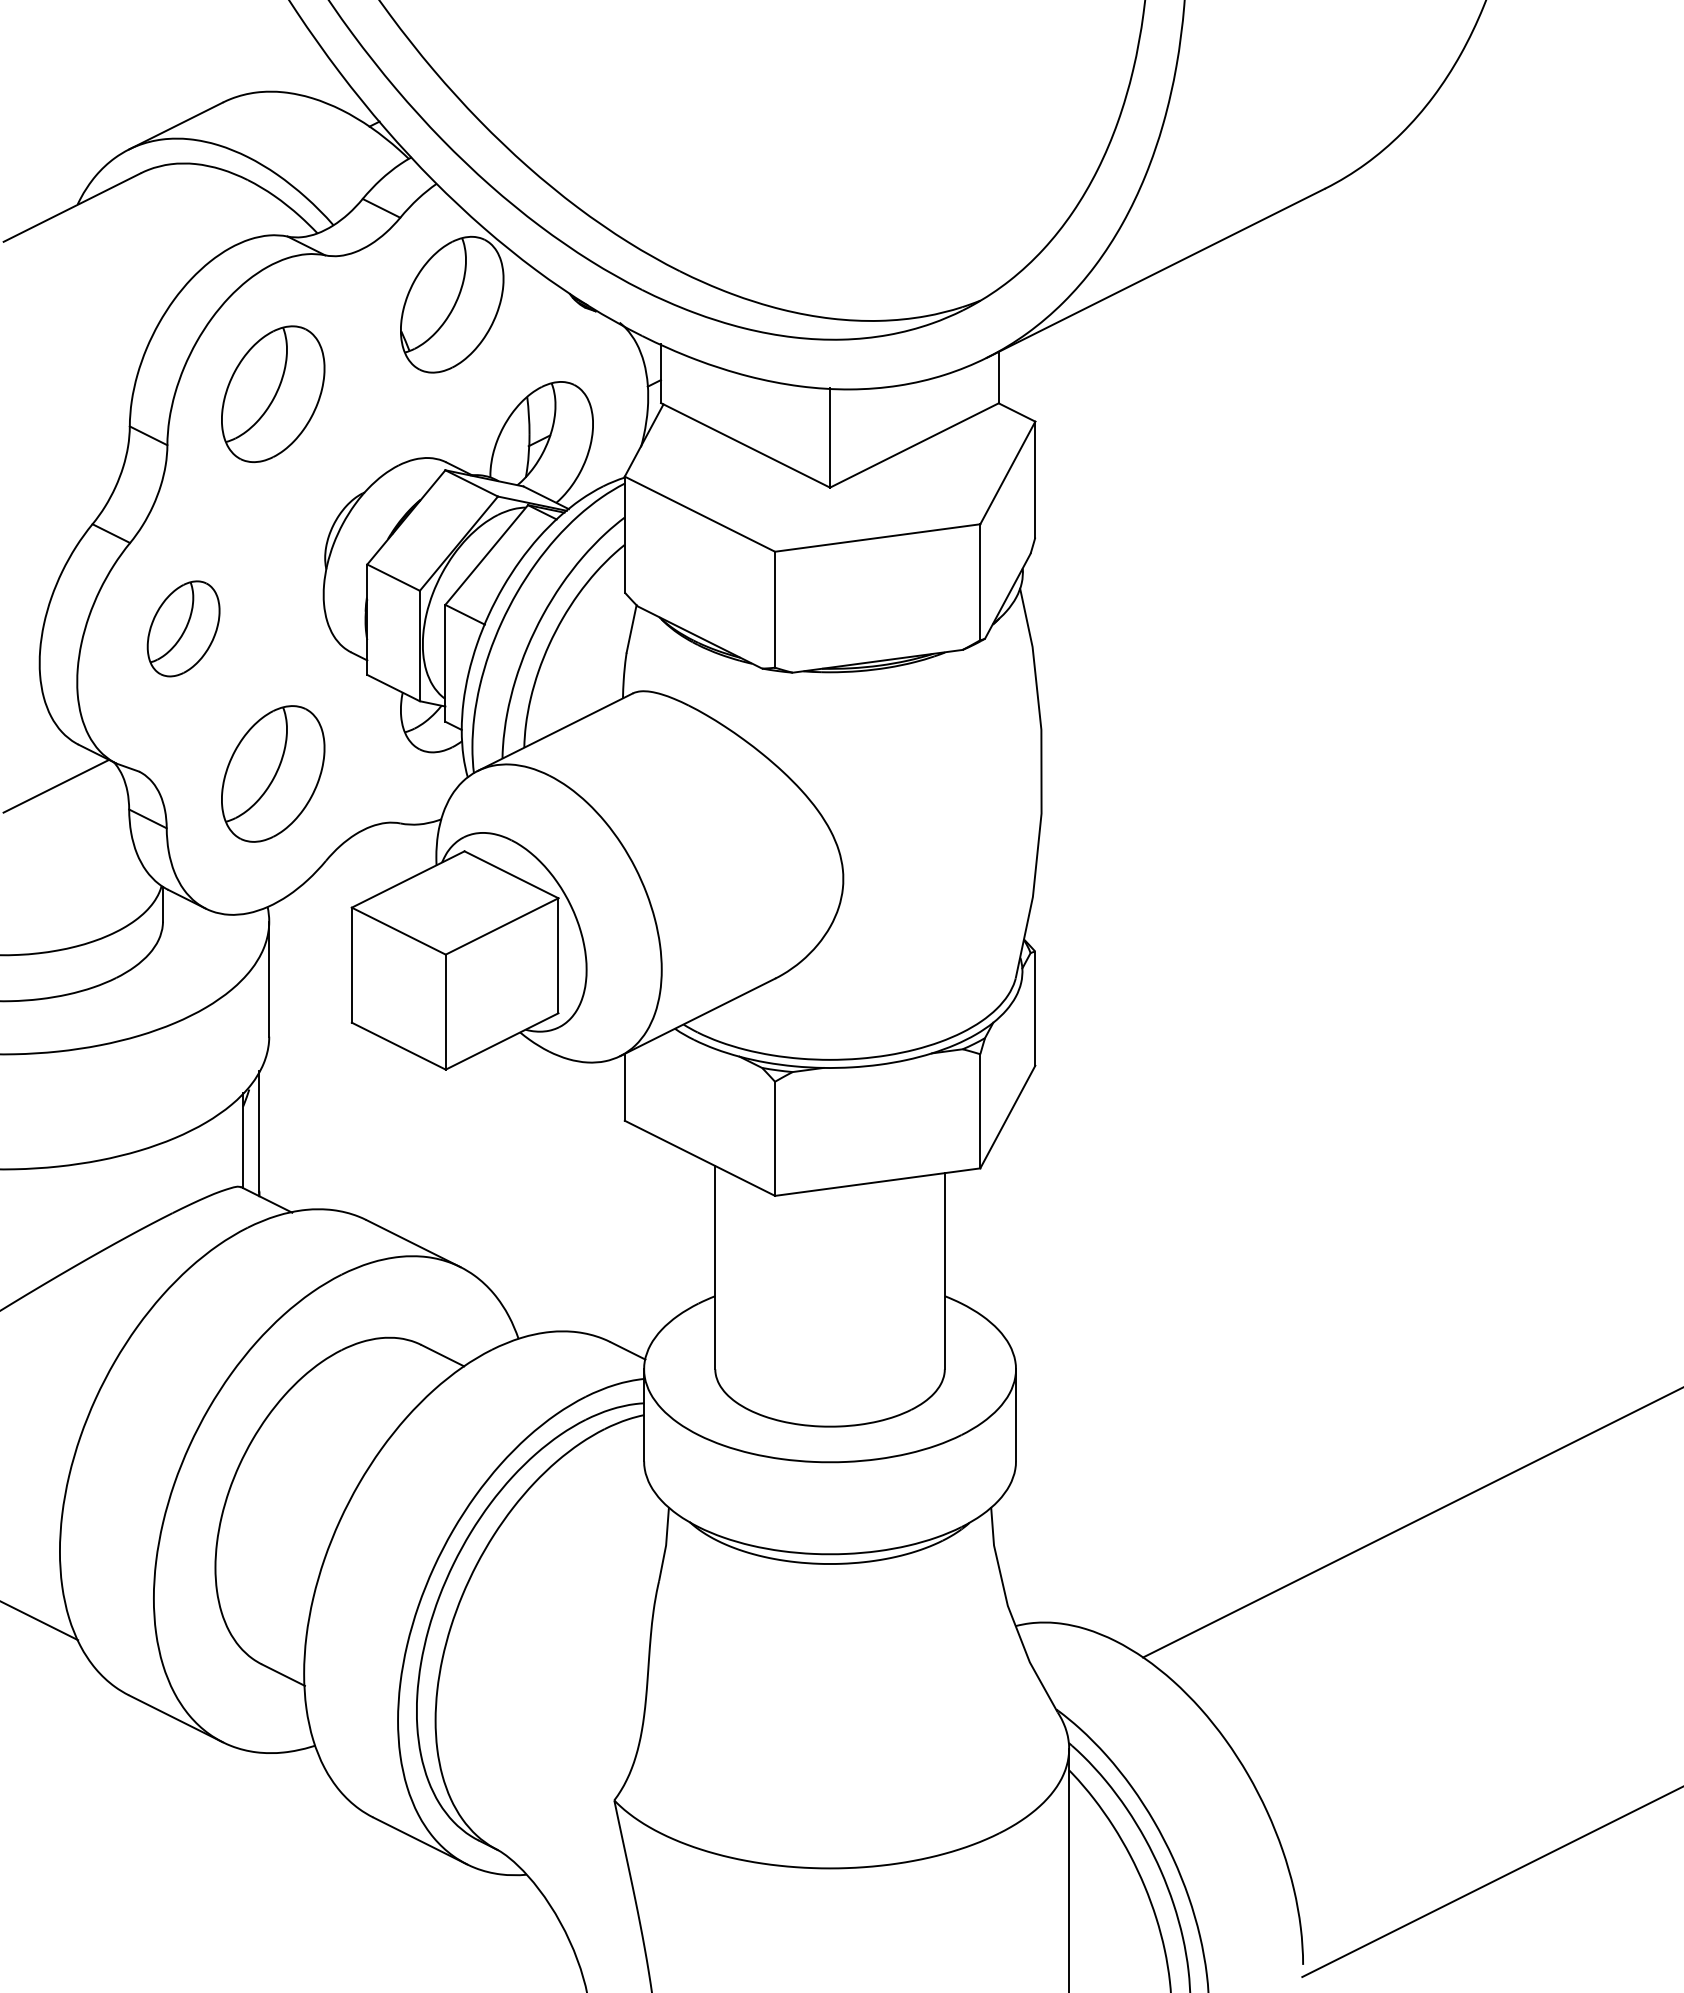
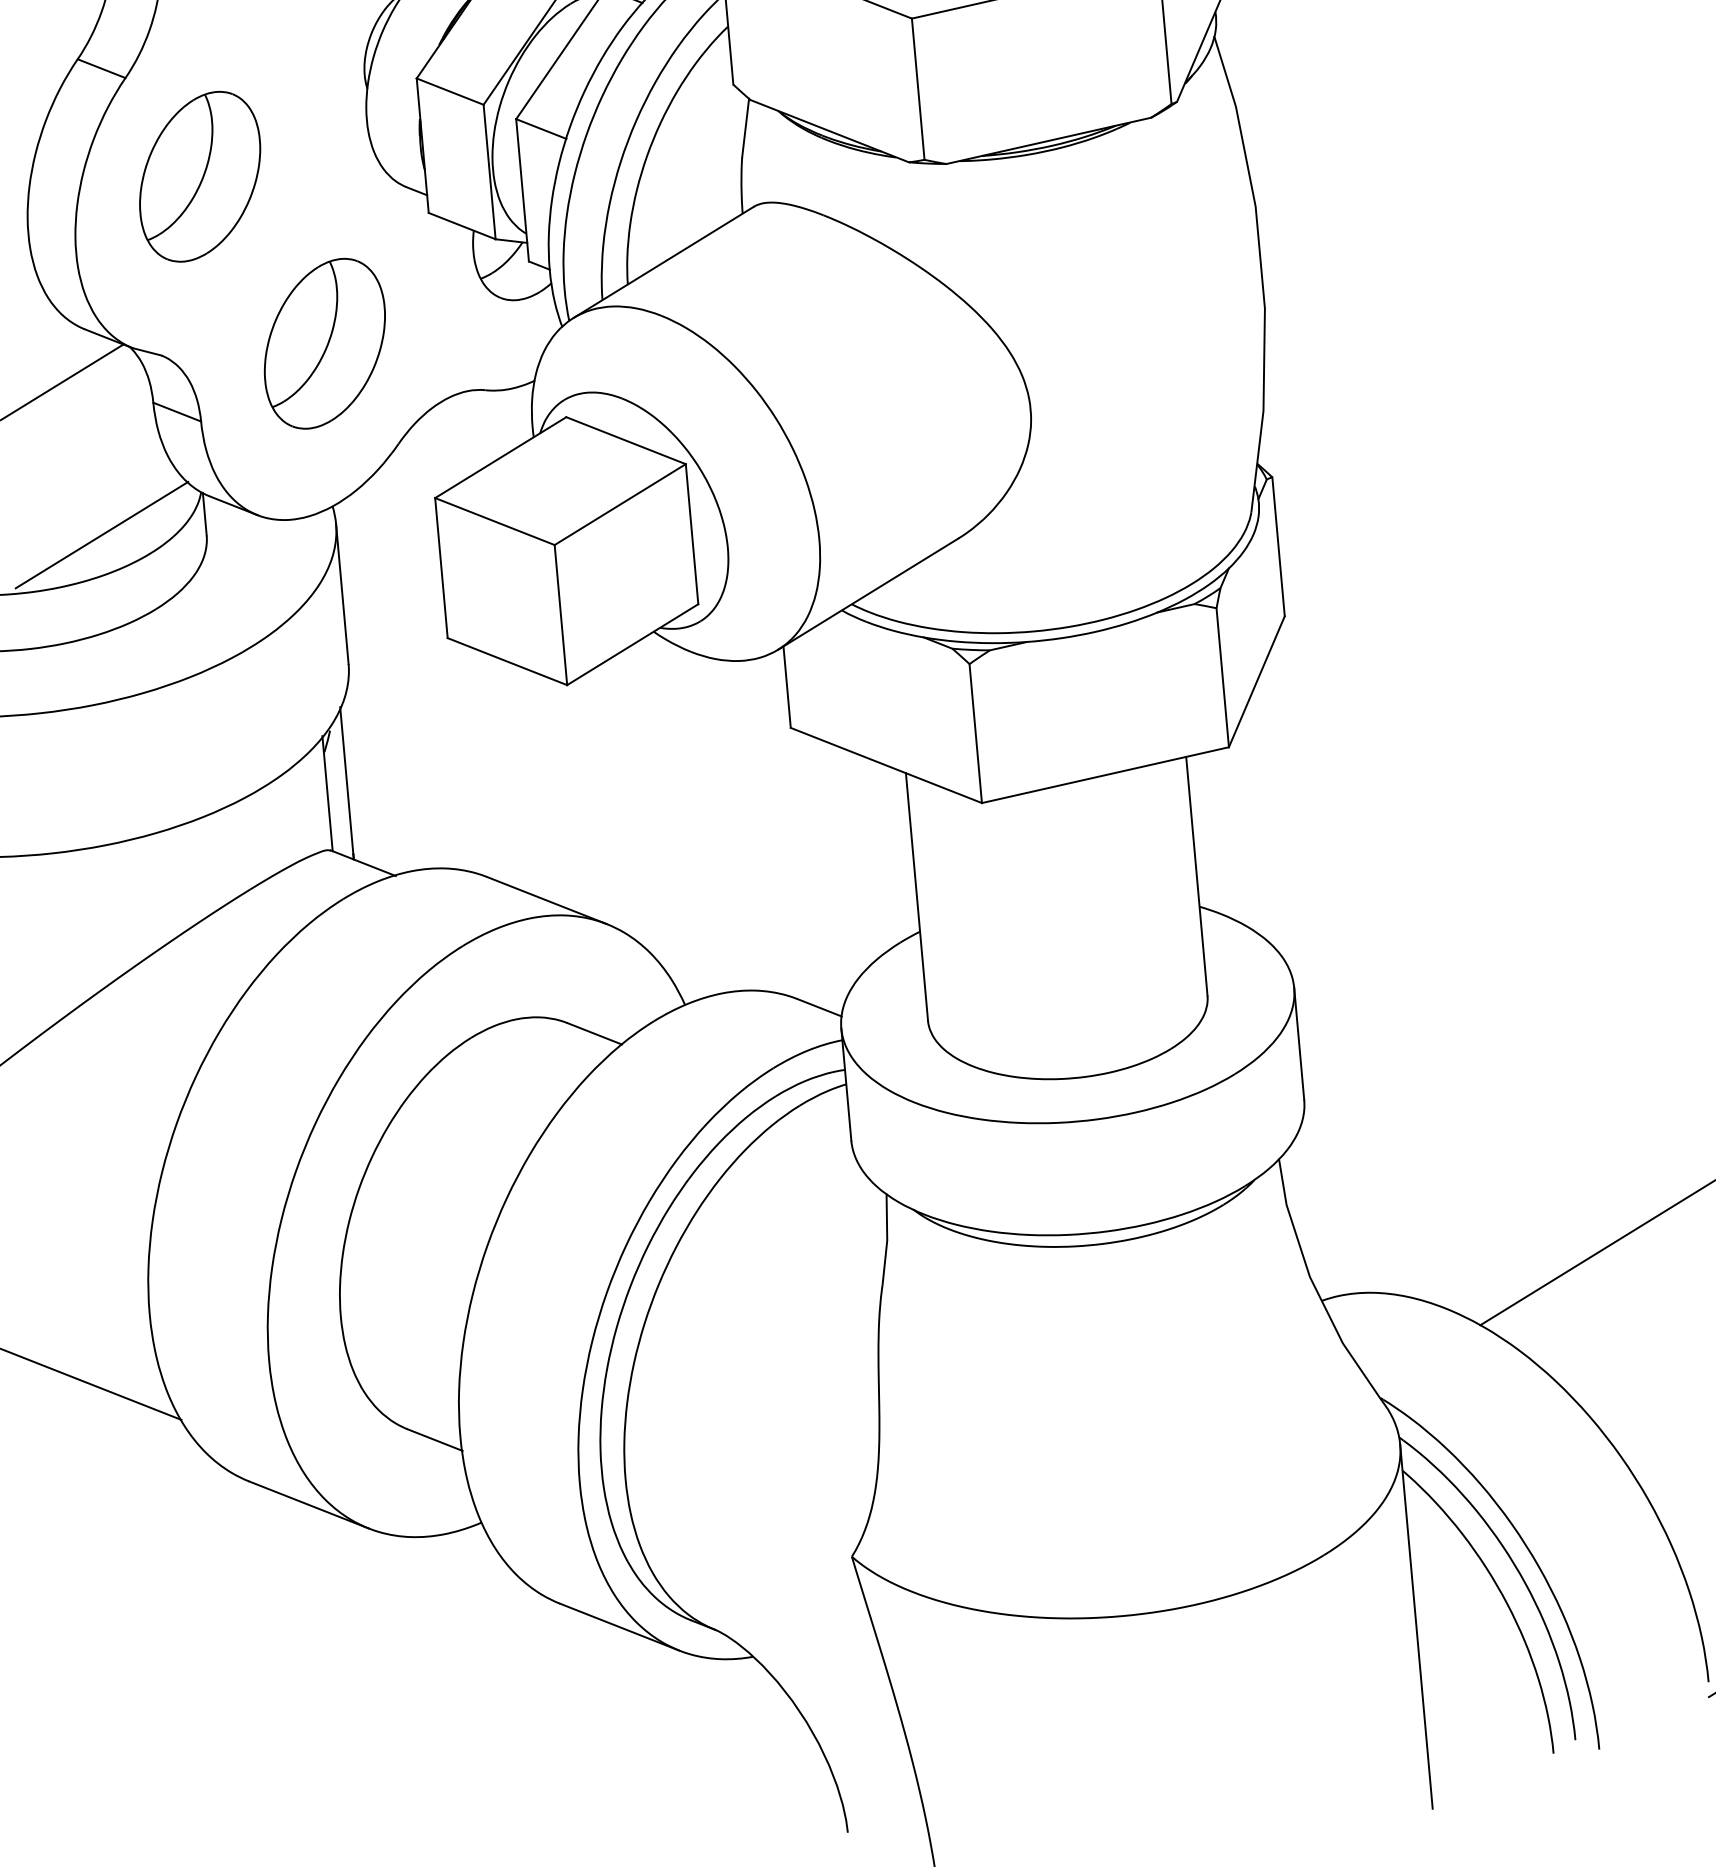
part: (183, 628) -> (199, 176), size x1.43
line: (77, 913) -> (101, 534), added

